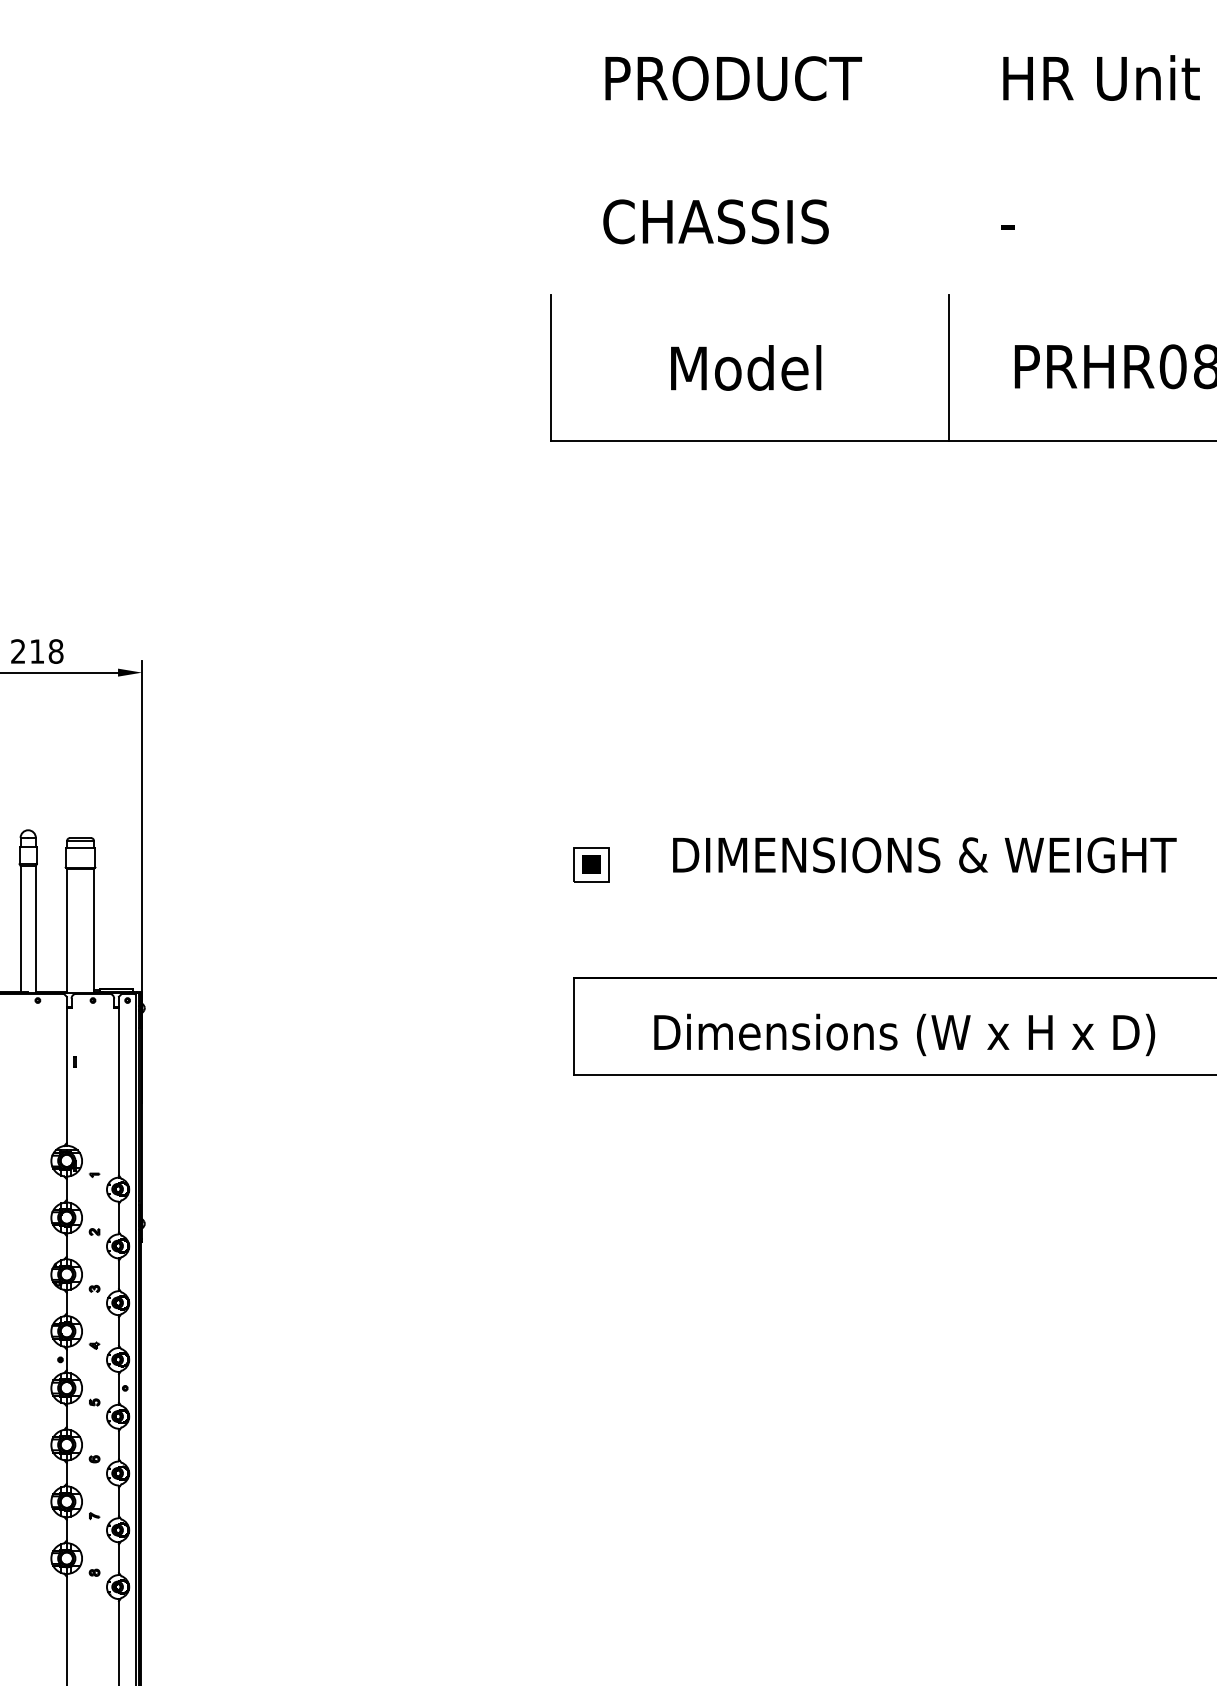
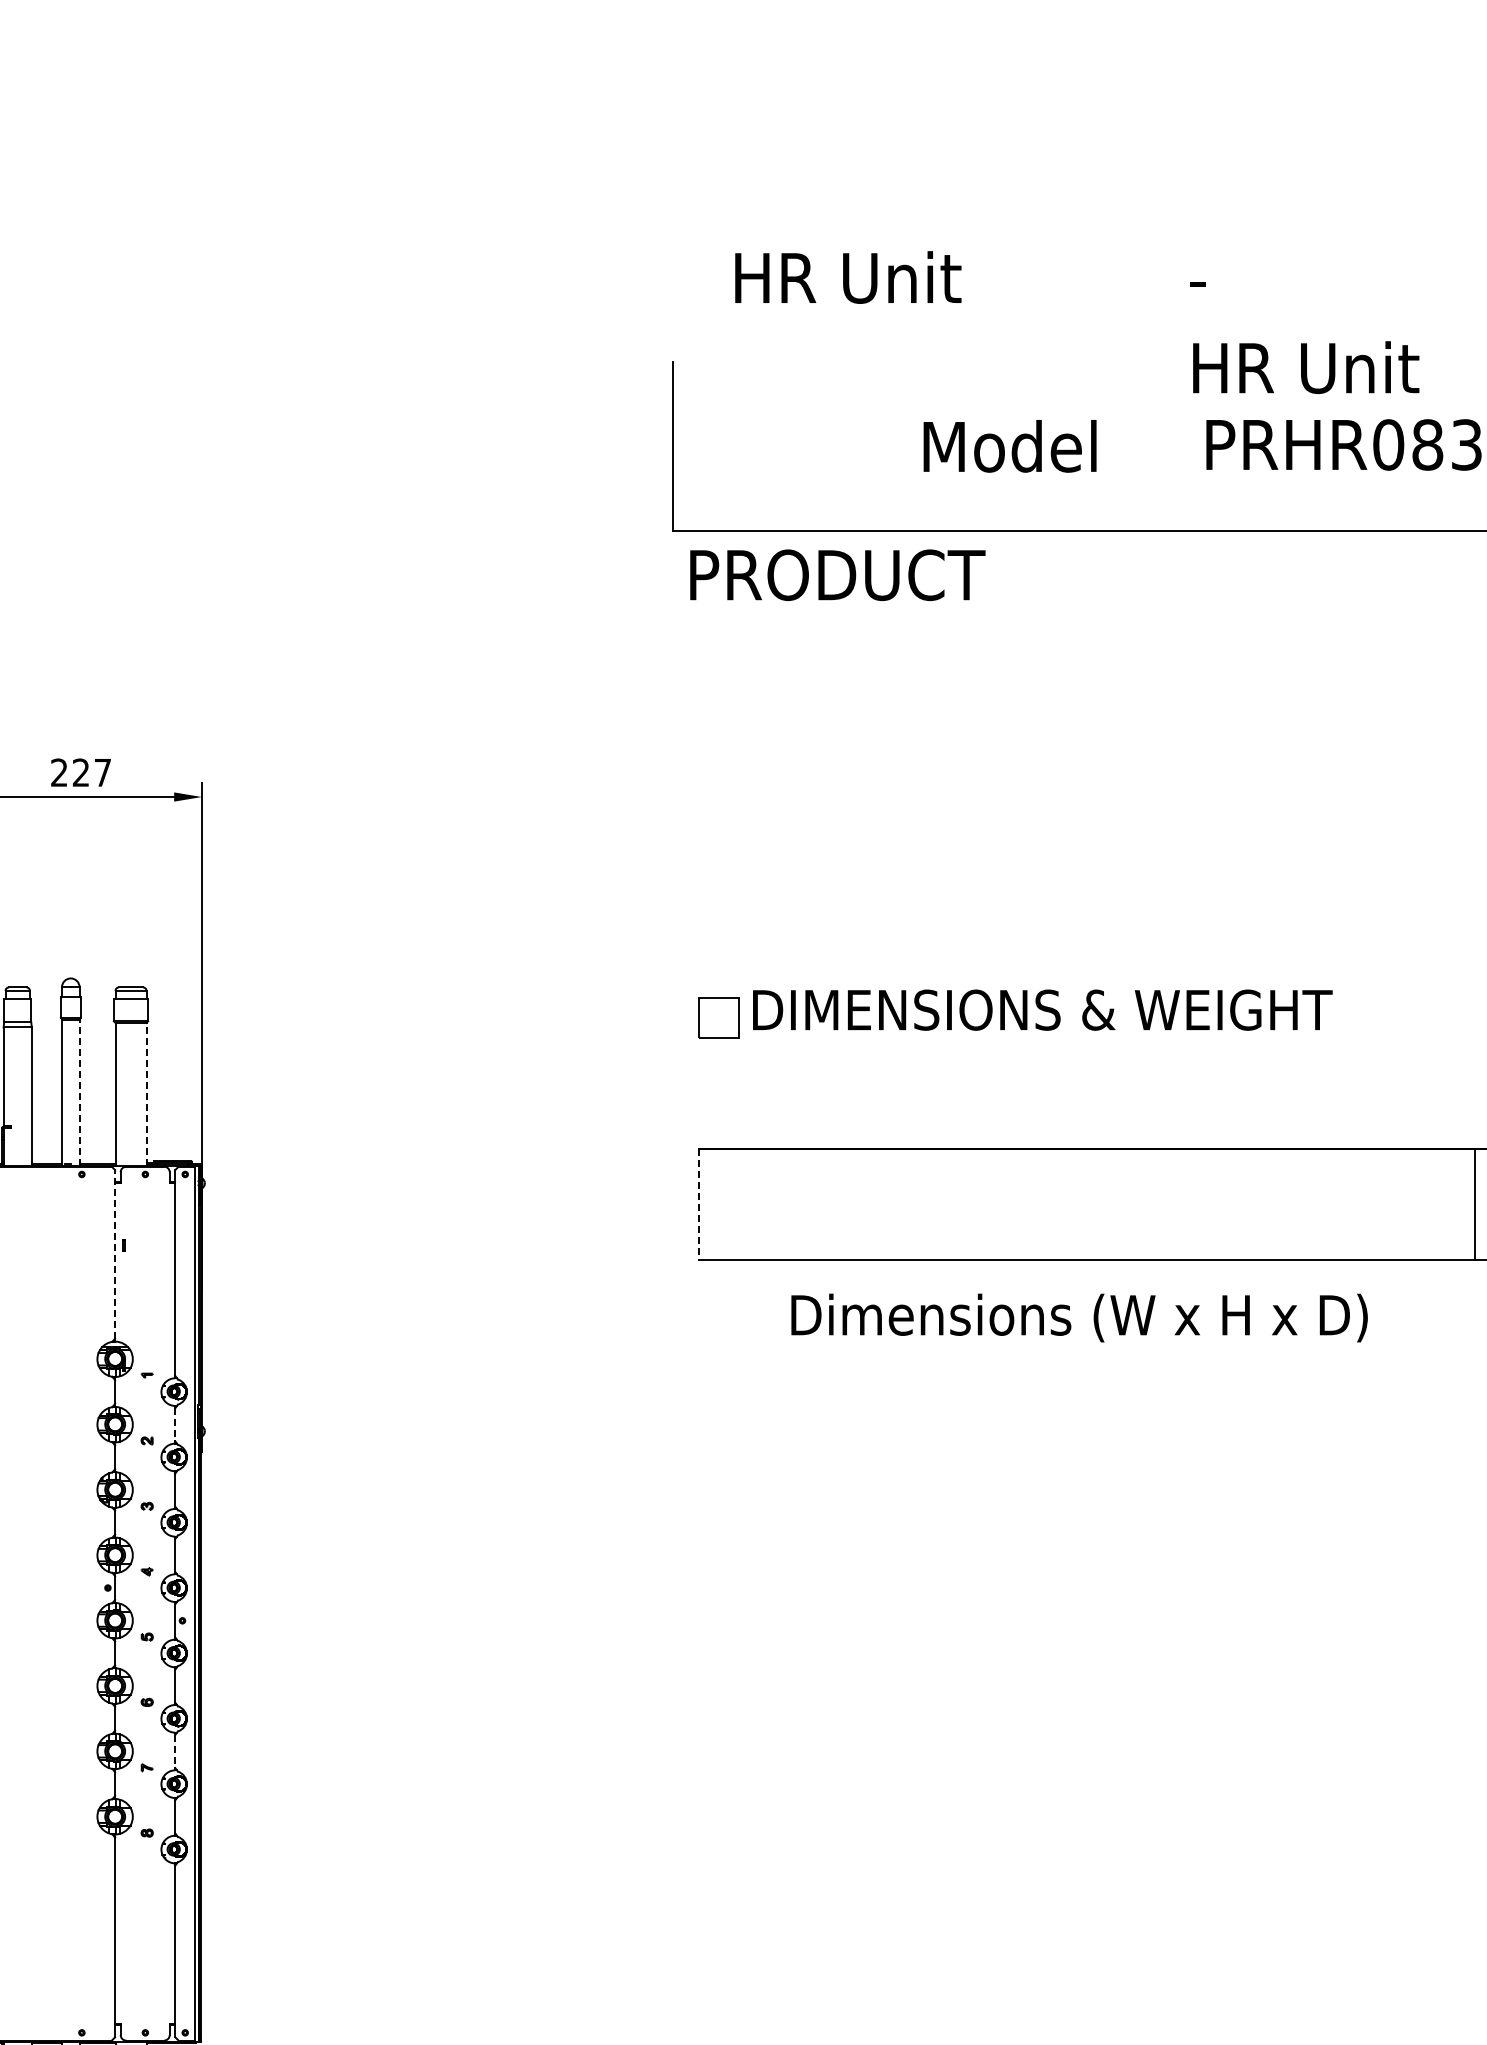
text: (733, 77) -> (837, 574), moved
text: (1101, 77) -> (1306, 367), moved
text: (716, 221) -> (862, 277), CHASSIS -> HR Unit
text: (745, 368) -> (1009, 446), moved
line: (949, 368) -> (1131, 446), removed
text: (46, 651) -> (91, 772), 218 -> 227
text: (924, 854) -> (1042, 1009), moved
fill: (590, 864) -> (718, 1017), removed
line: (35, 929) -> (79, 1092), solid -> dashed
line: (94, 930) -> (146, 1093), solid -> dashed
line: (573, 1026) -> (698, 1204), solid -> dashed
text: (904, 1034) -> (1079, 1317), moved
line: (67, 1069) -> (115, 1253), solid -> dashed
line: (119, 1218) -> (175, 1425), solid -> dashed
line: (119, 1502) -> (175, 1752), solid -> dashed

